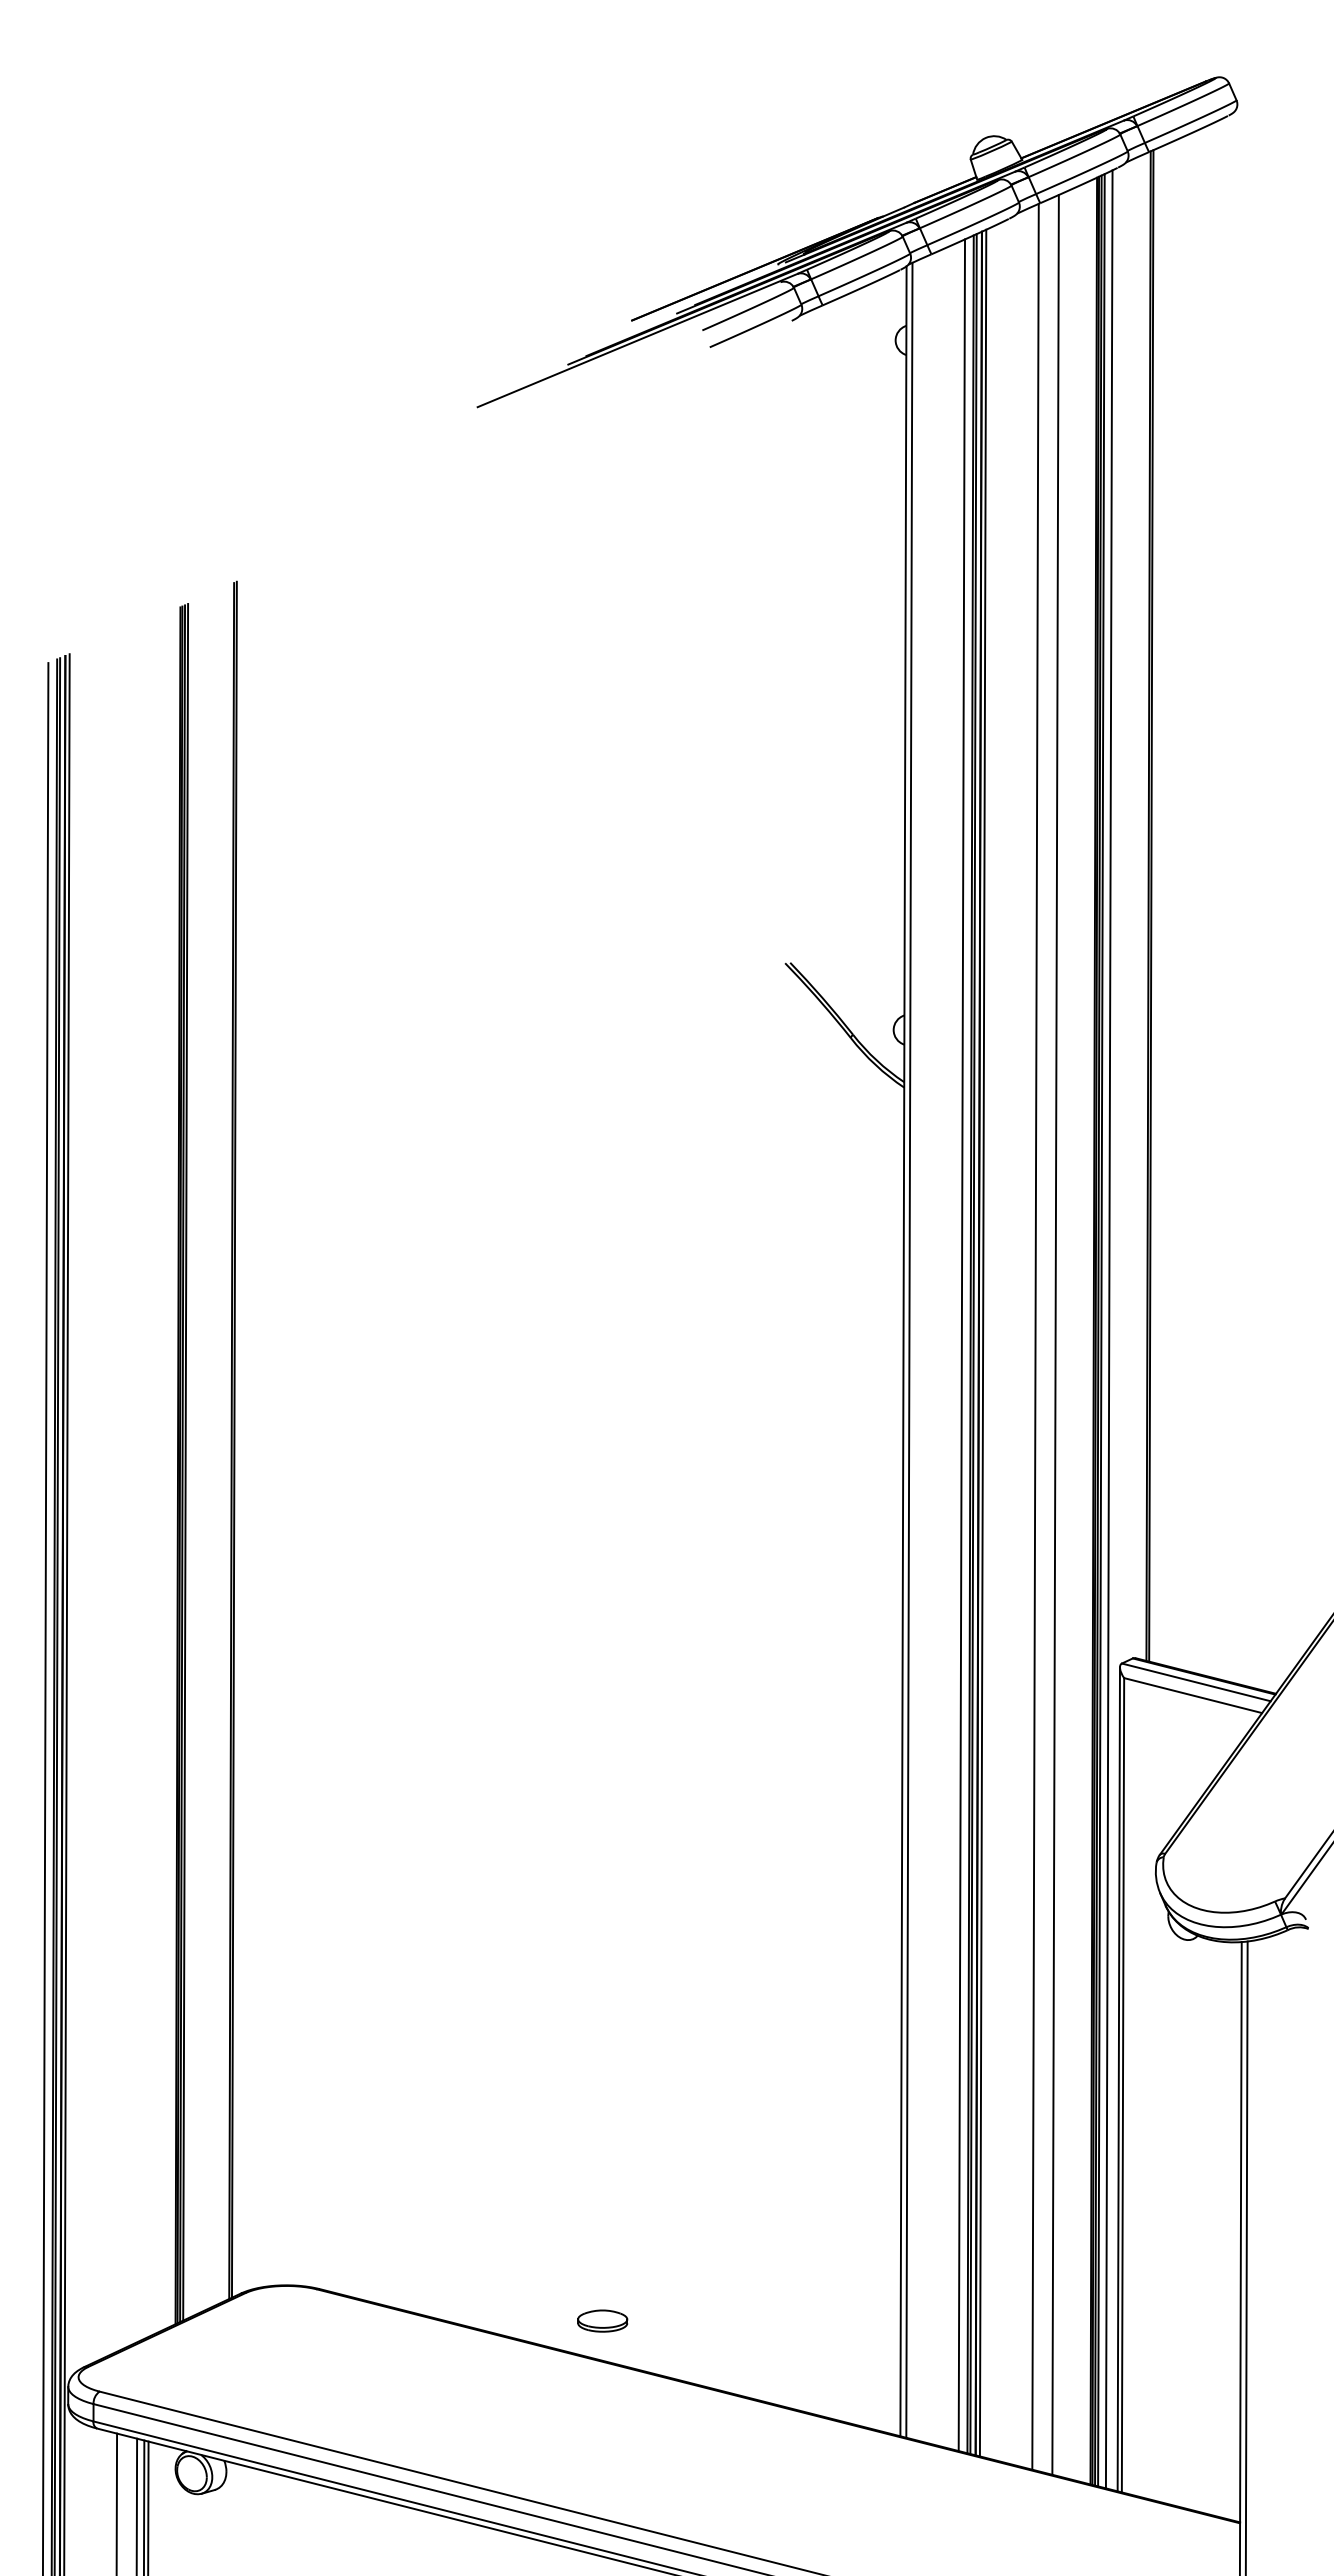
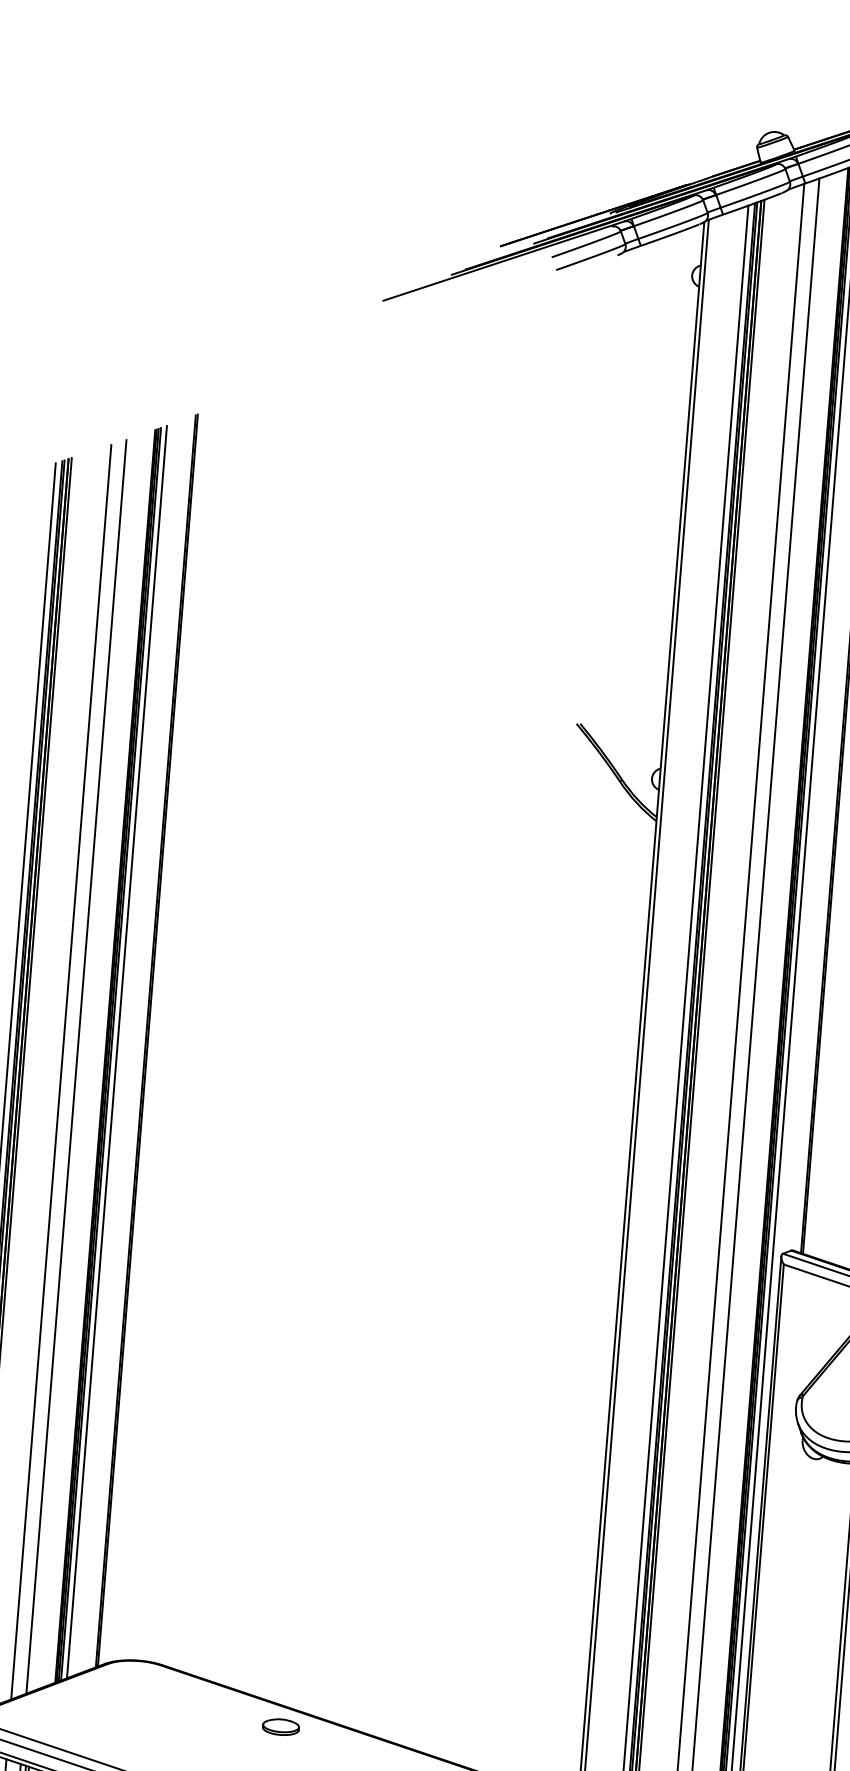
line: (193, 1458) -> (117, 1051), added
line: (139, 1482) -> (76, 1066), added
line: (119, 1491) -> (61, 1071), added
part: (602, 2320) -> (280, 1726), moved

